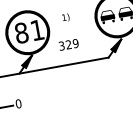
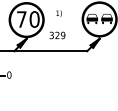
text: (28, 31) -> (27, 19), 81 -> 70

